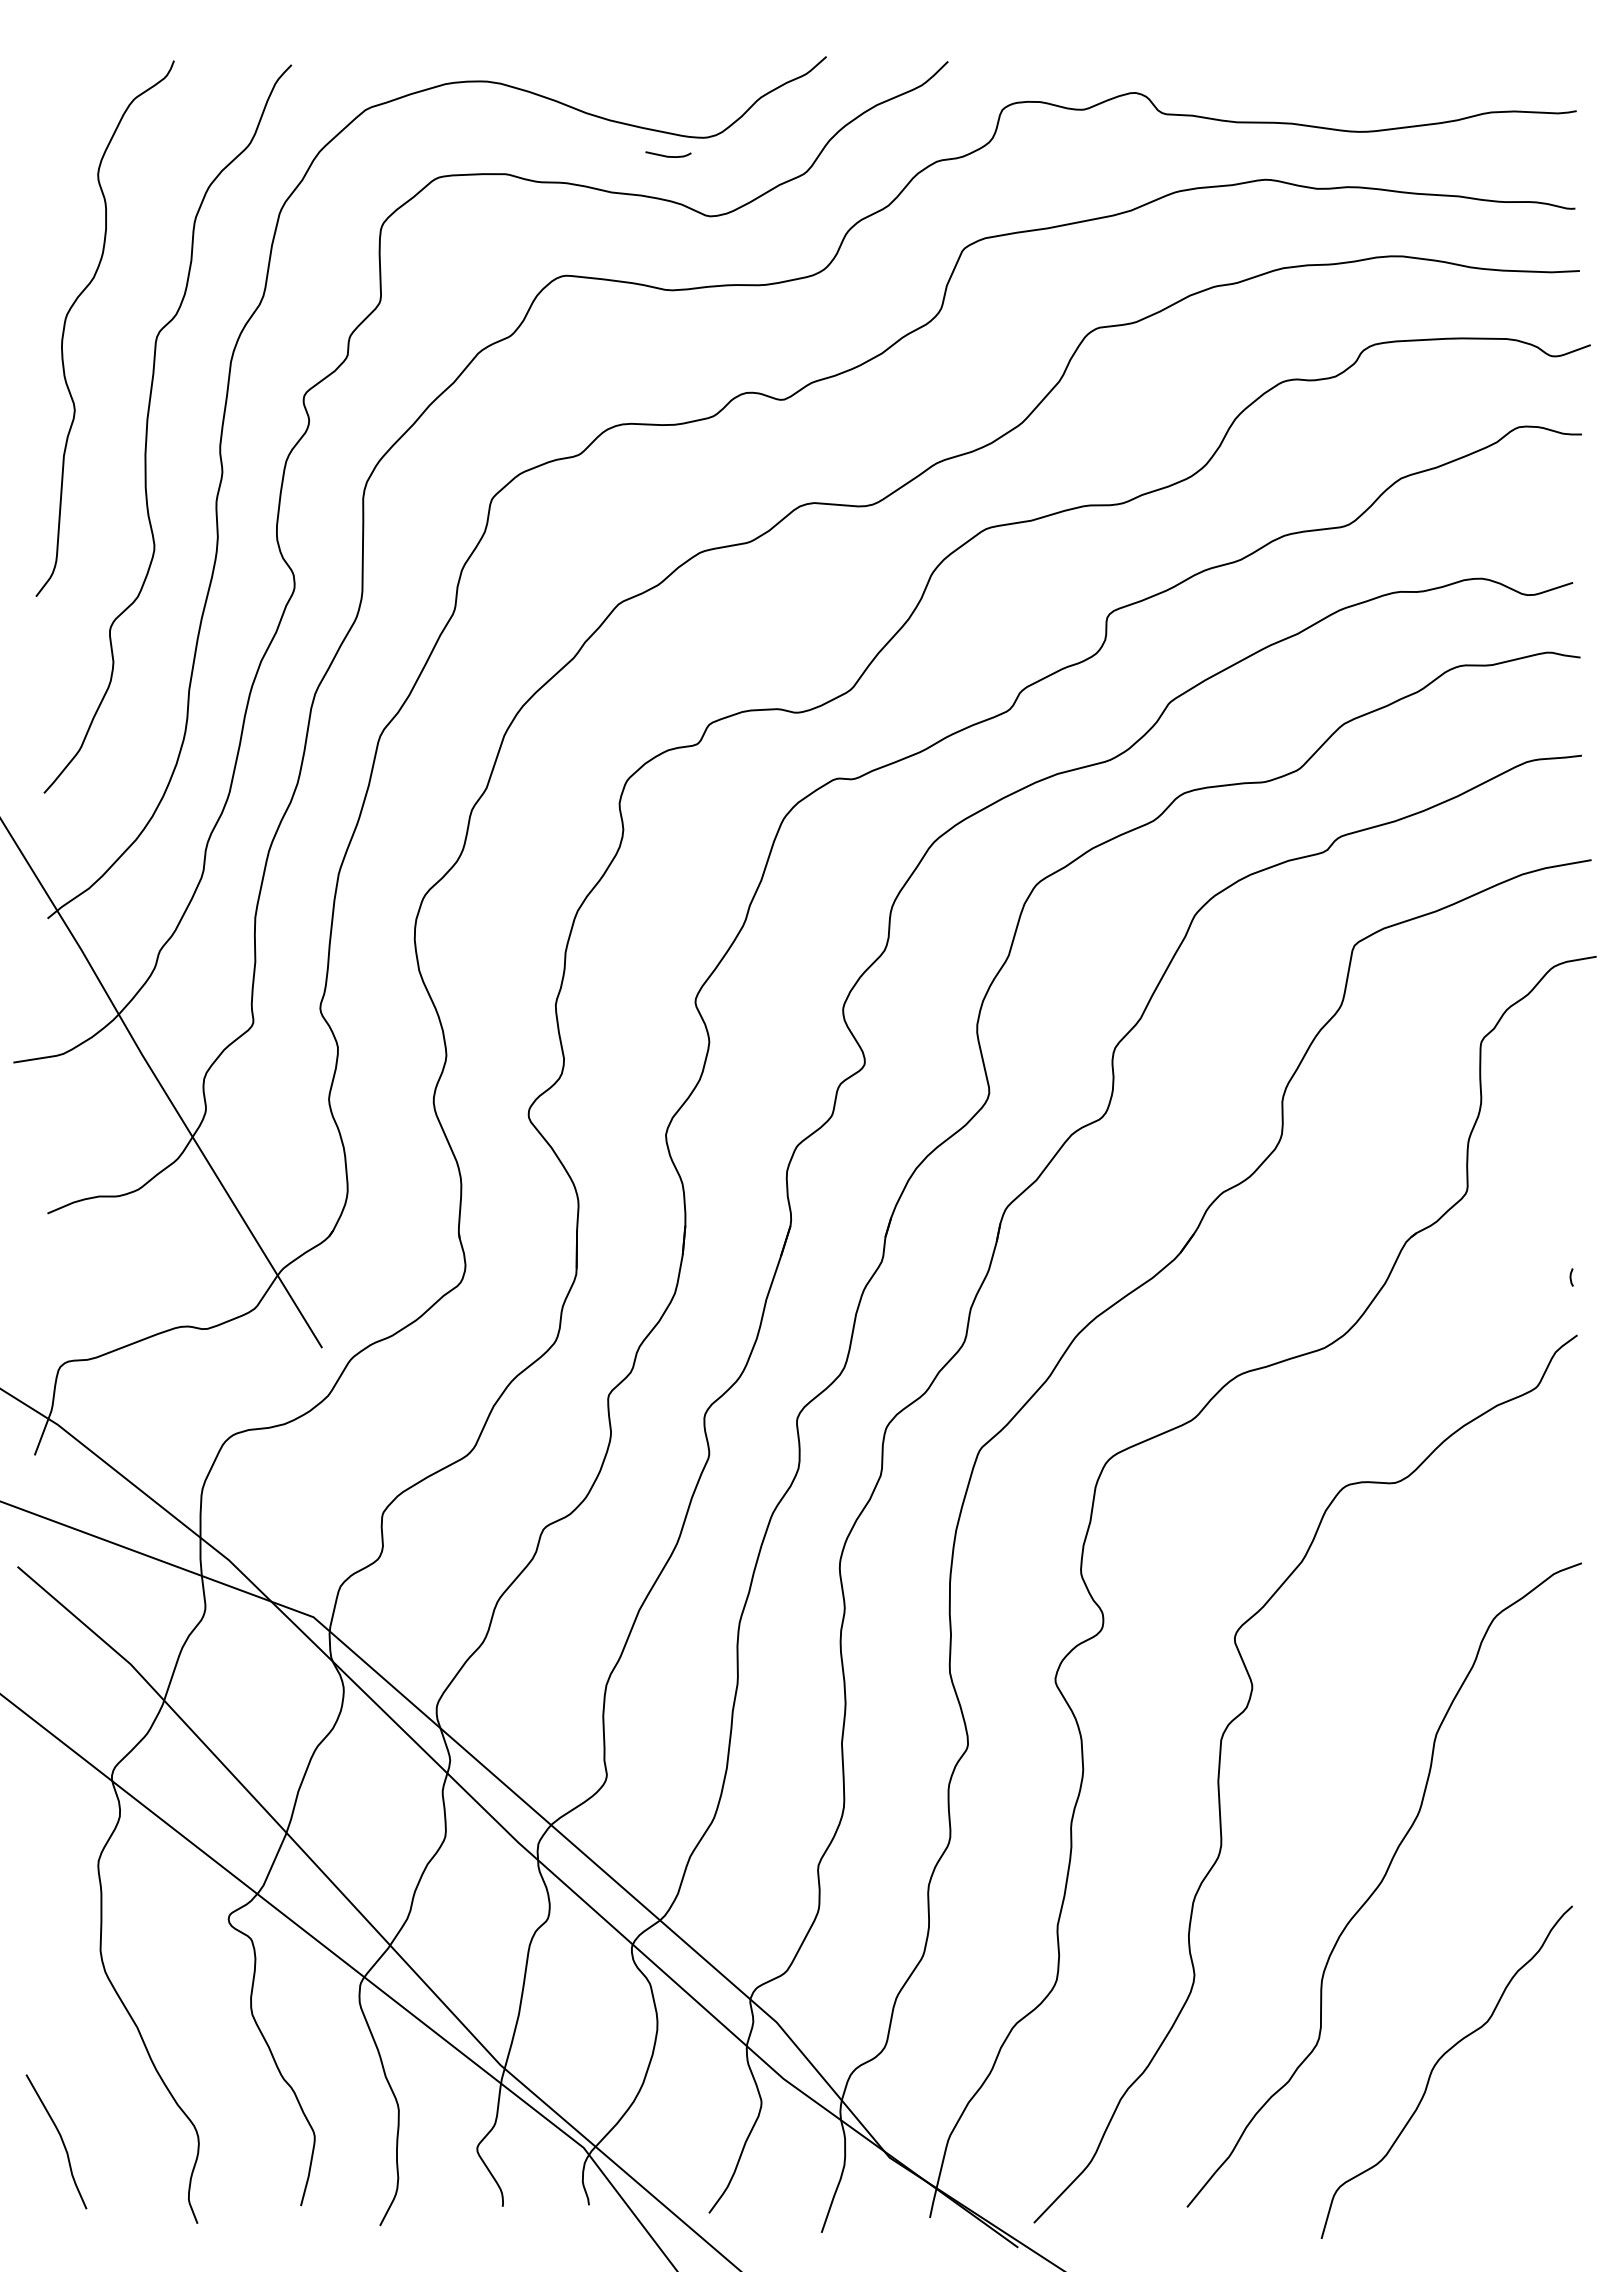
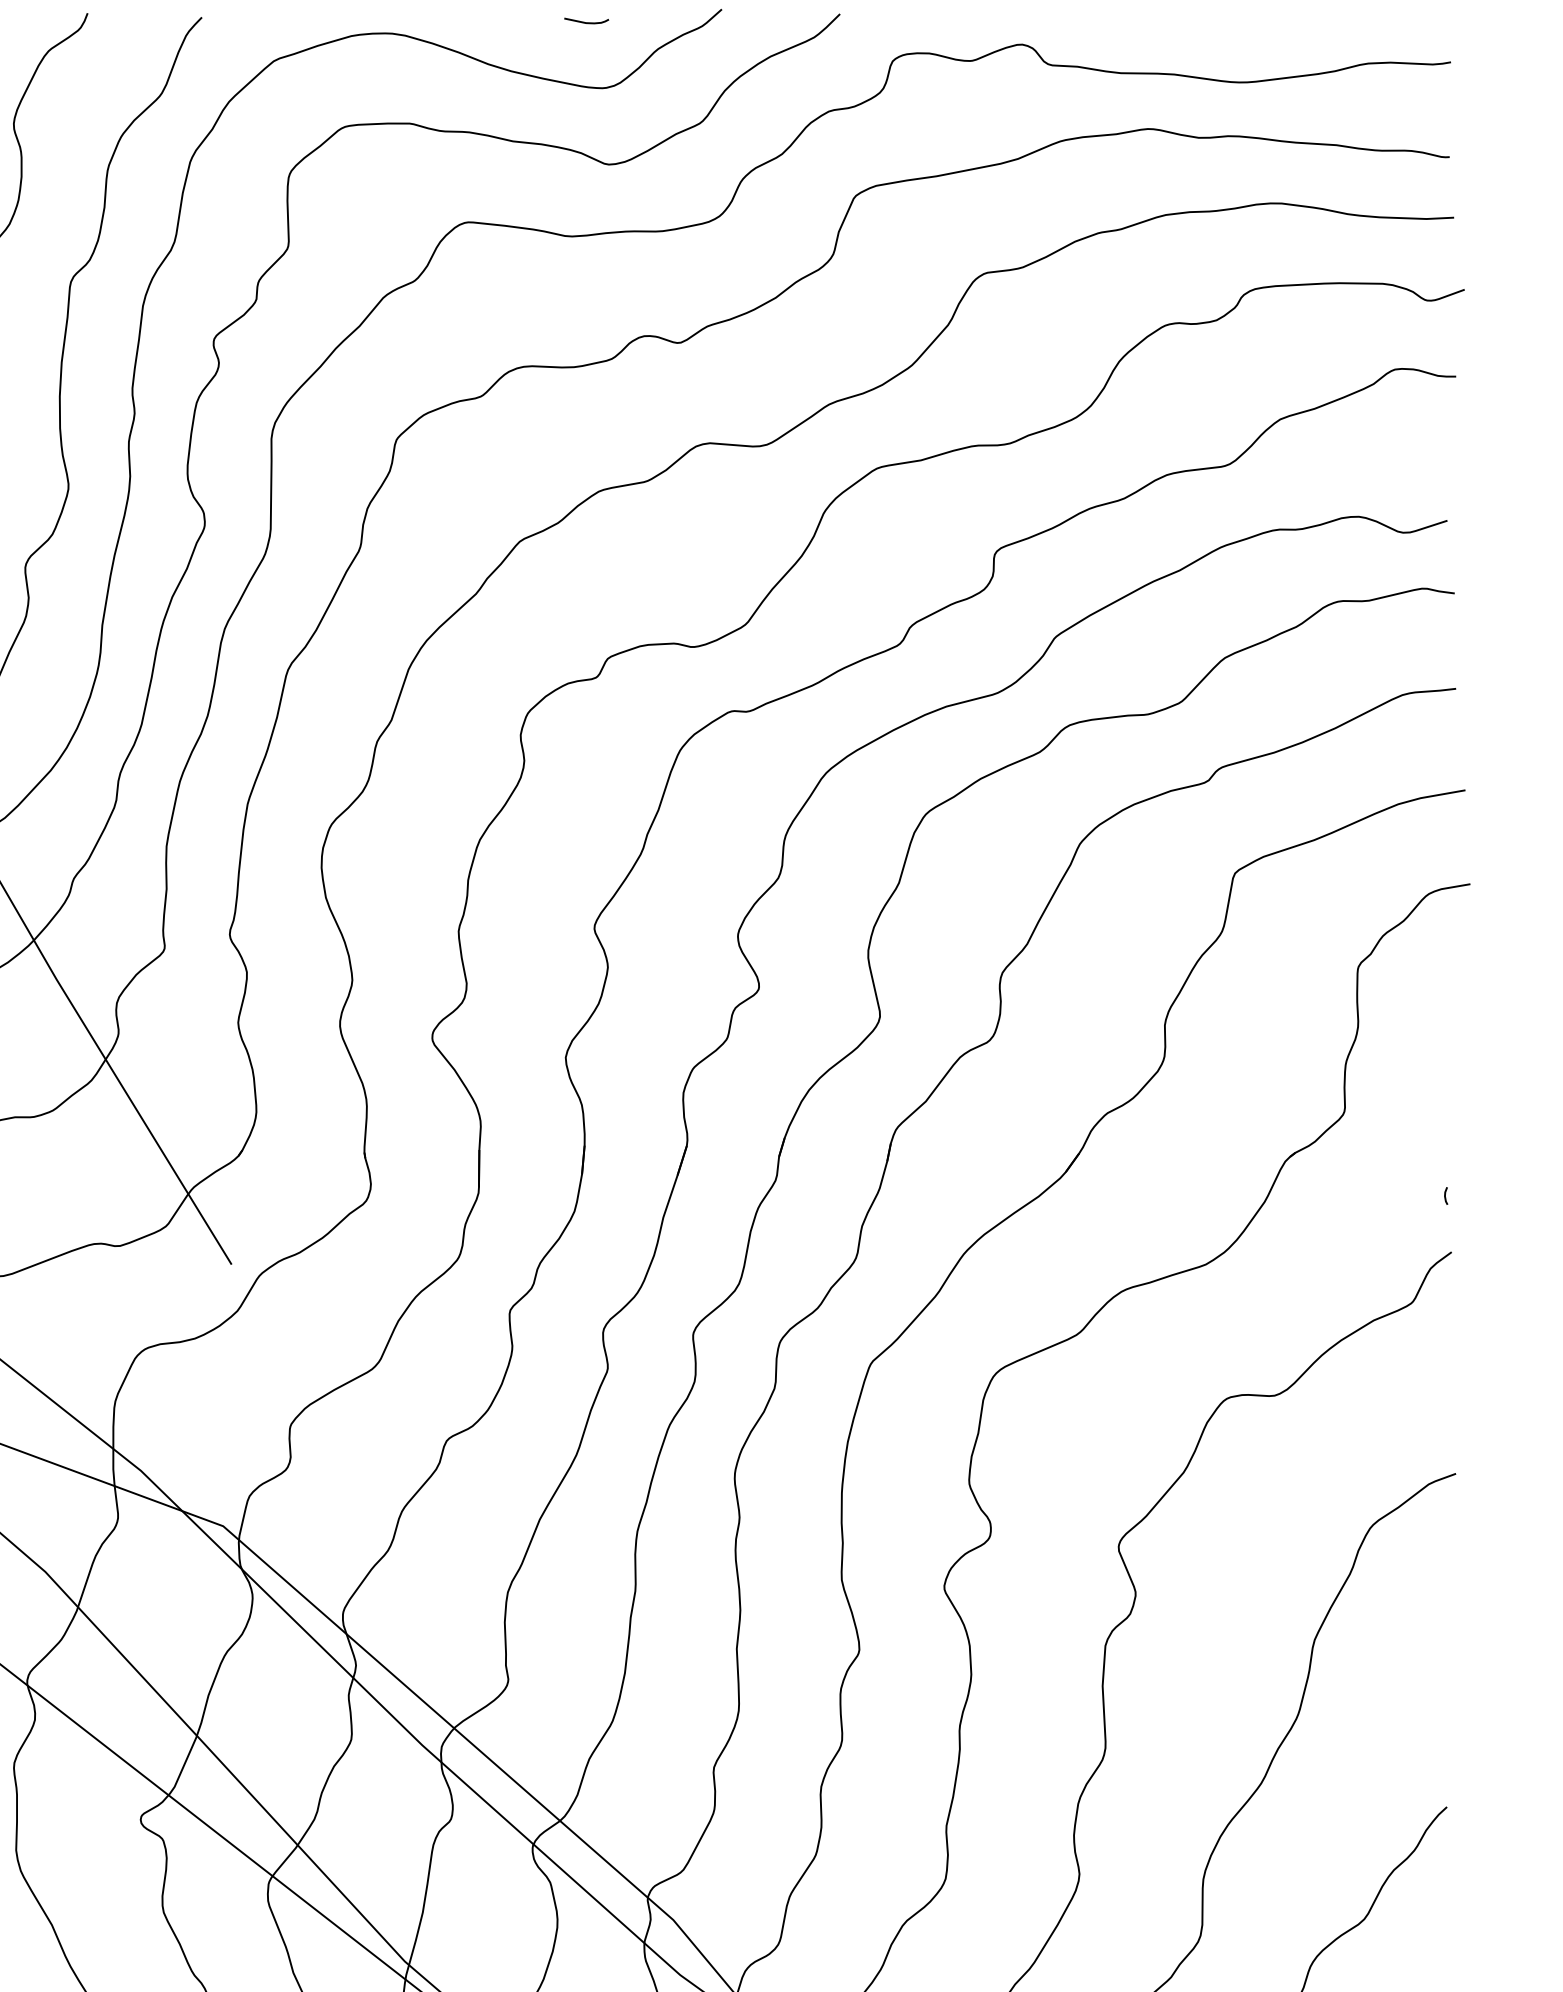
curve: (667, 155) -> (585, 21), moved

